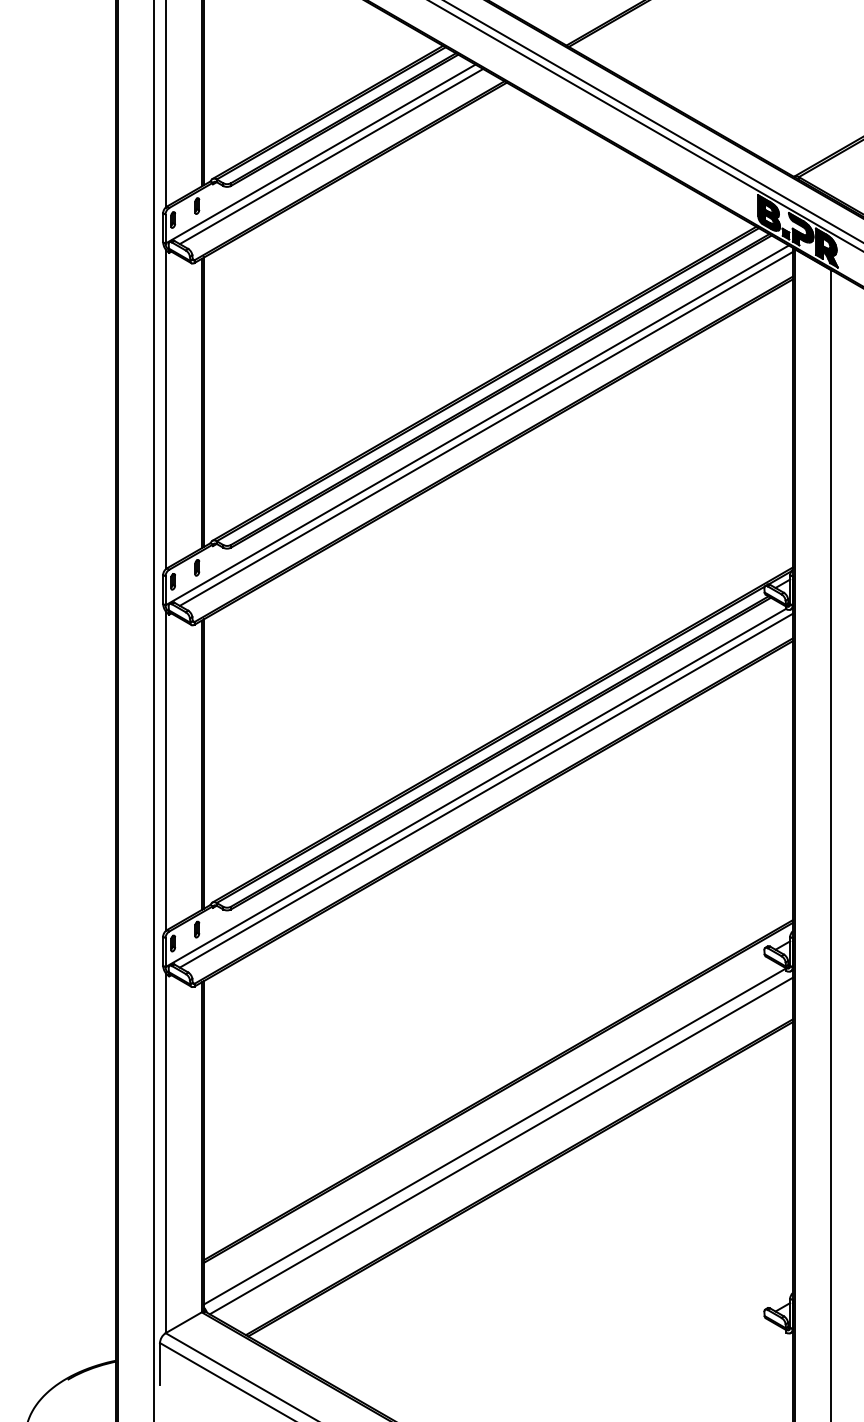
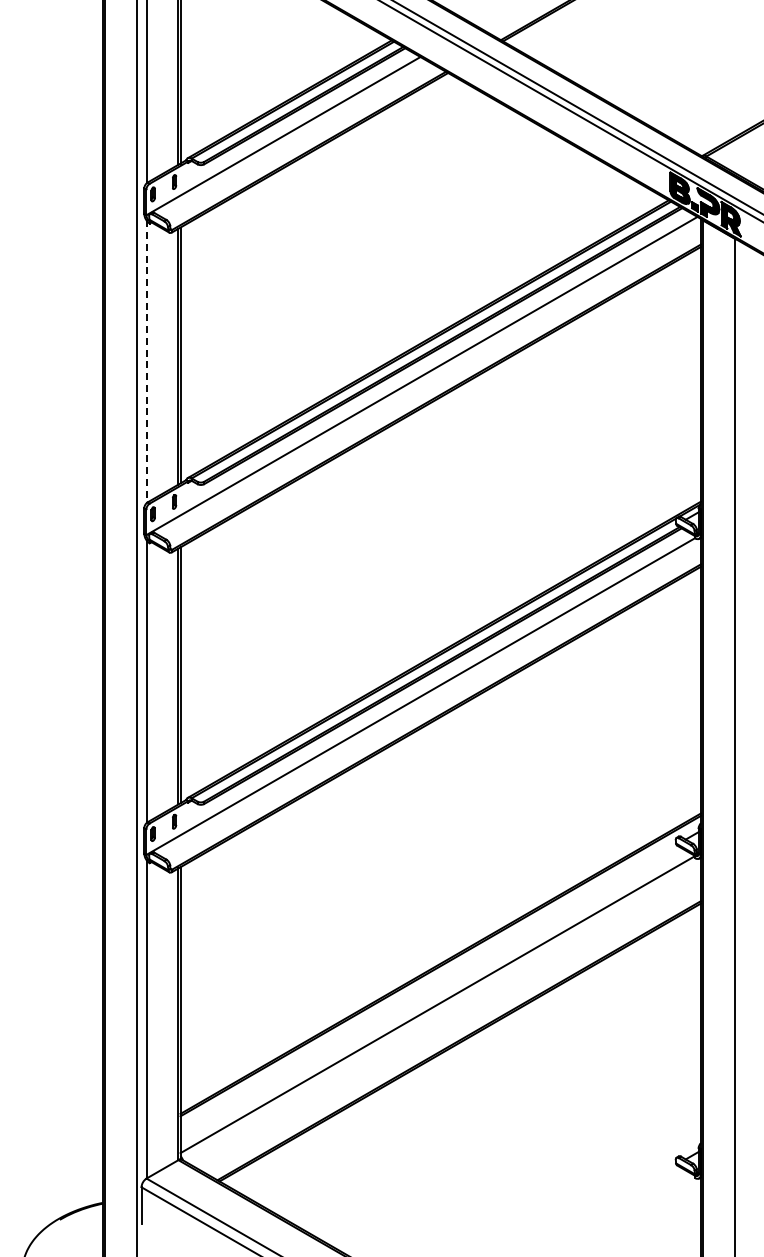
line: (331, 155) -> (293, 137), removed
line: (165, 410) -> (146, 362), solid -> dashed
line: (485, 428) -> (429, 378), removed
line: (485, 790) -> (429, 698), removed
line: (500, 1145) -> (442, 1012), removed

